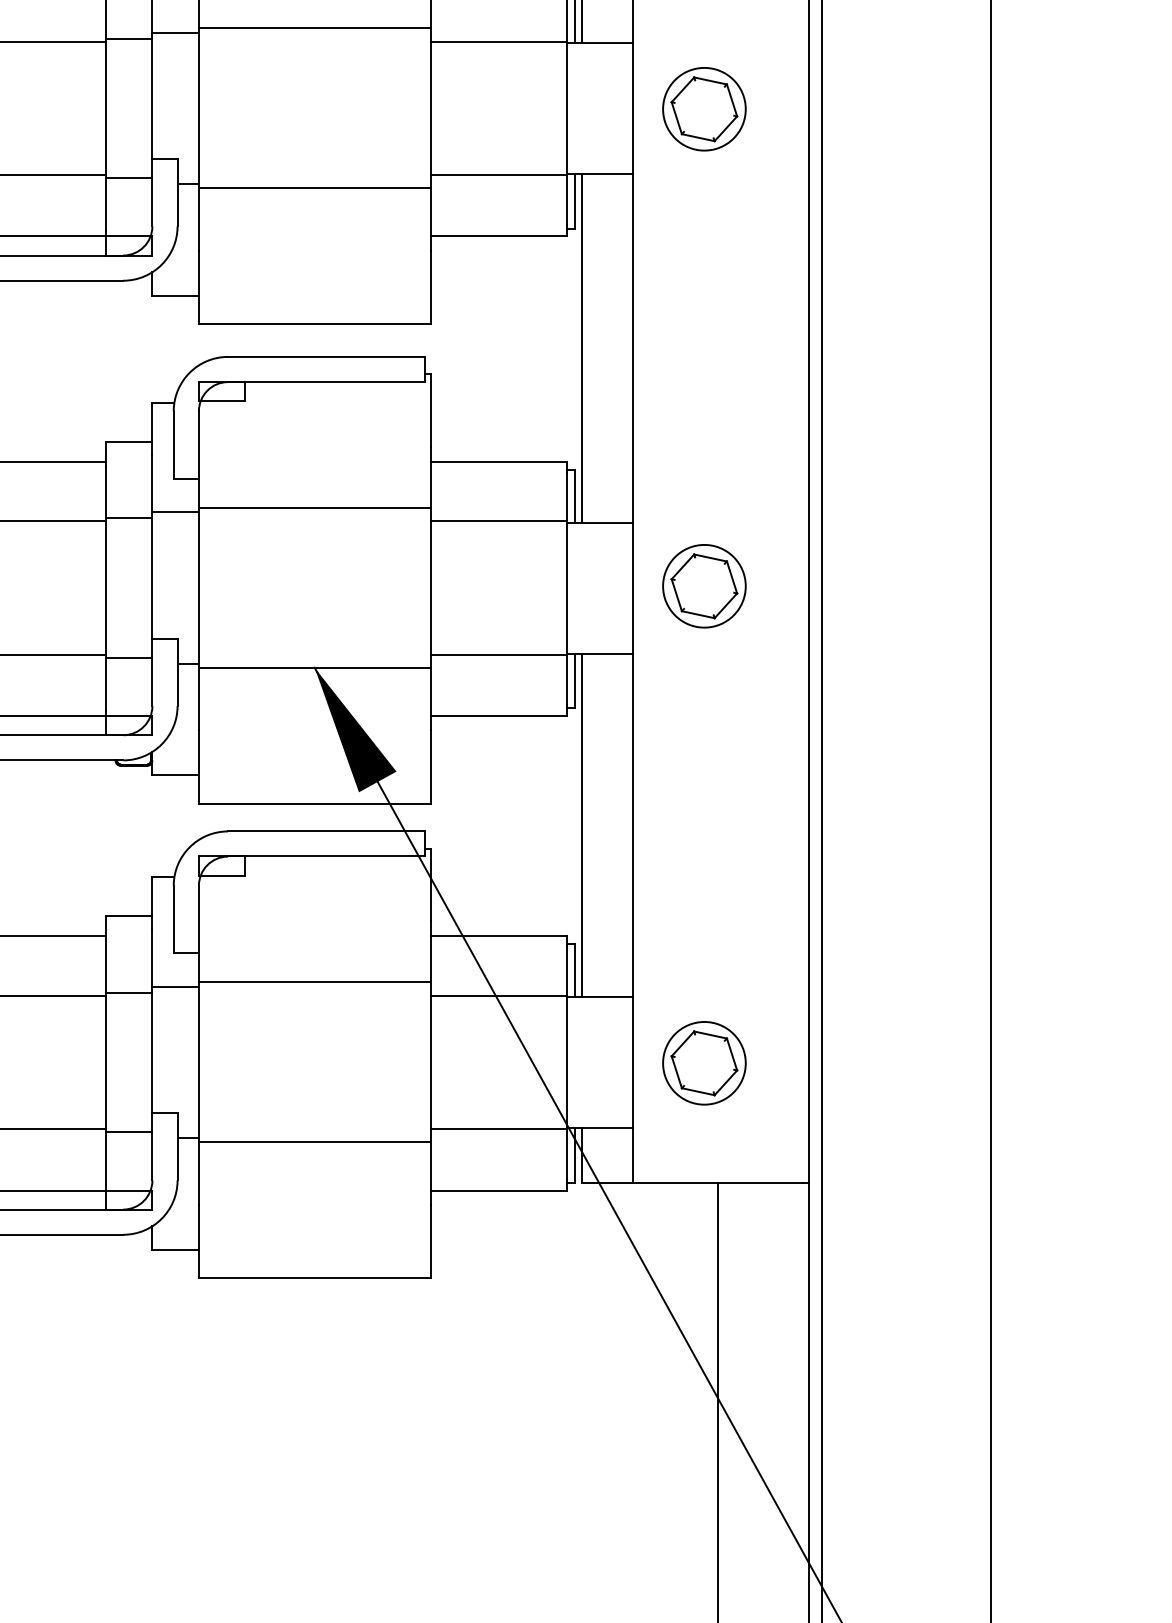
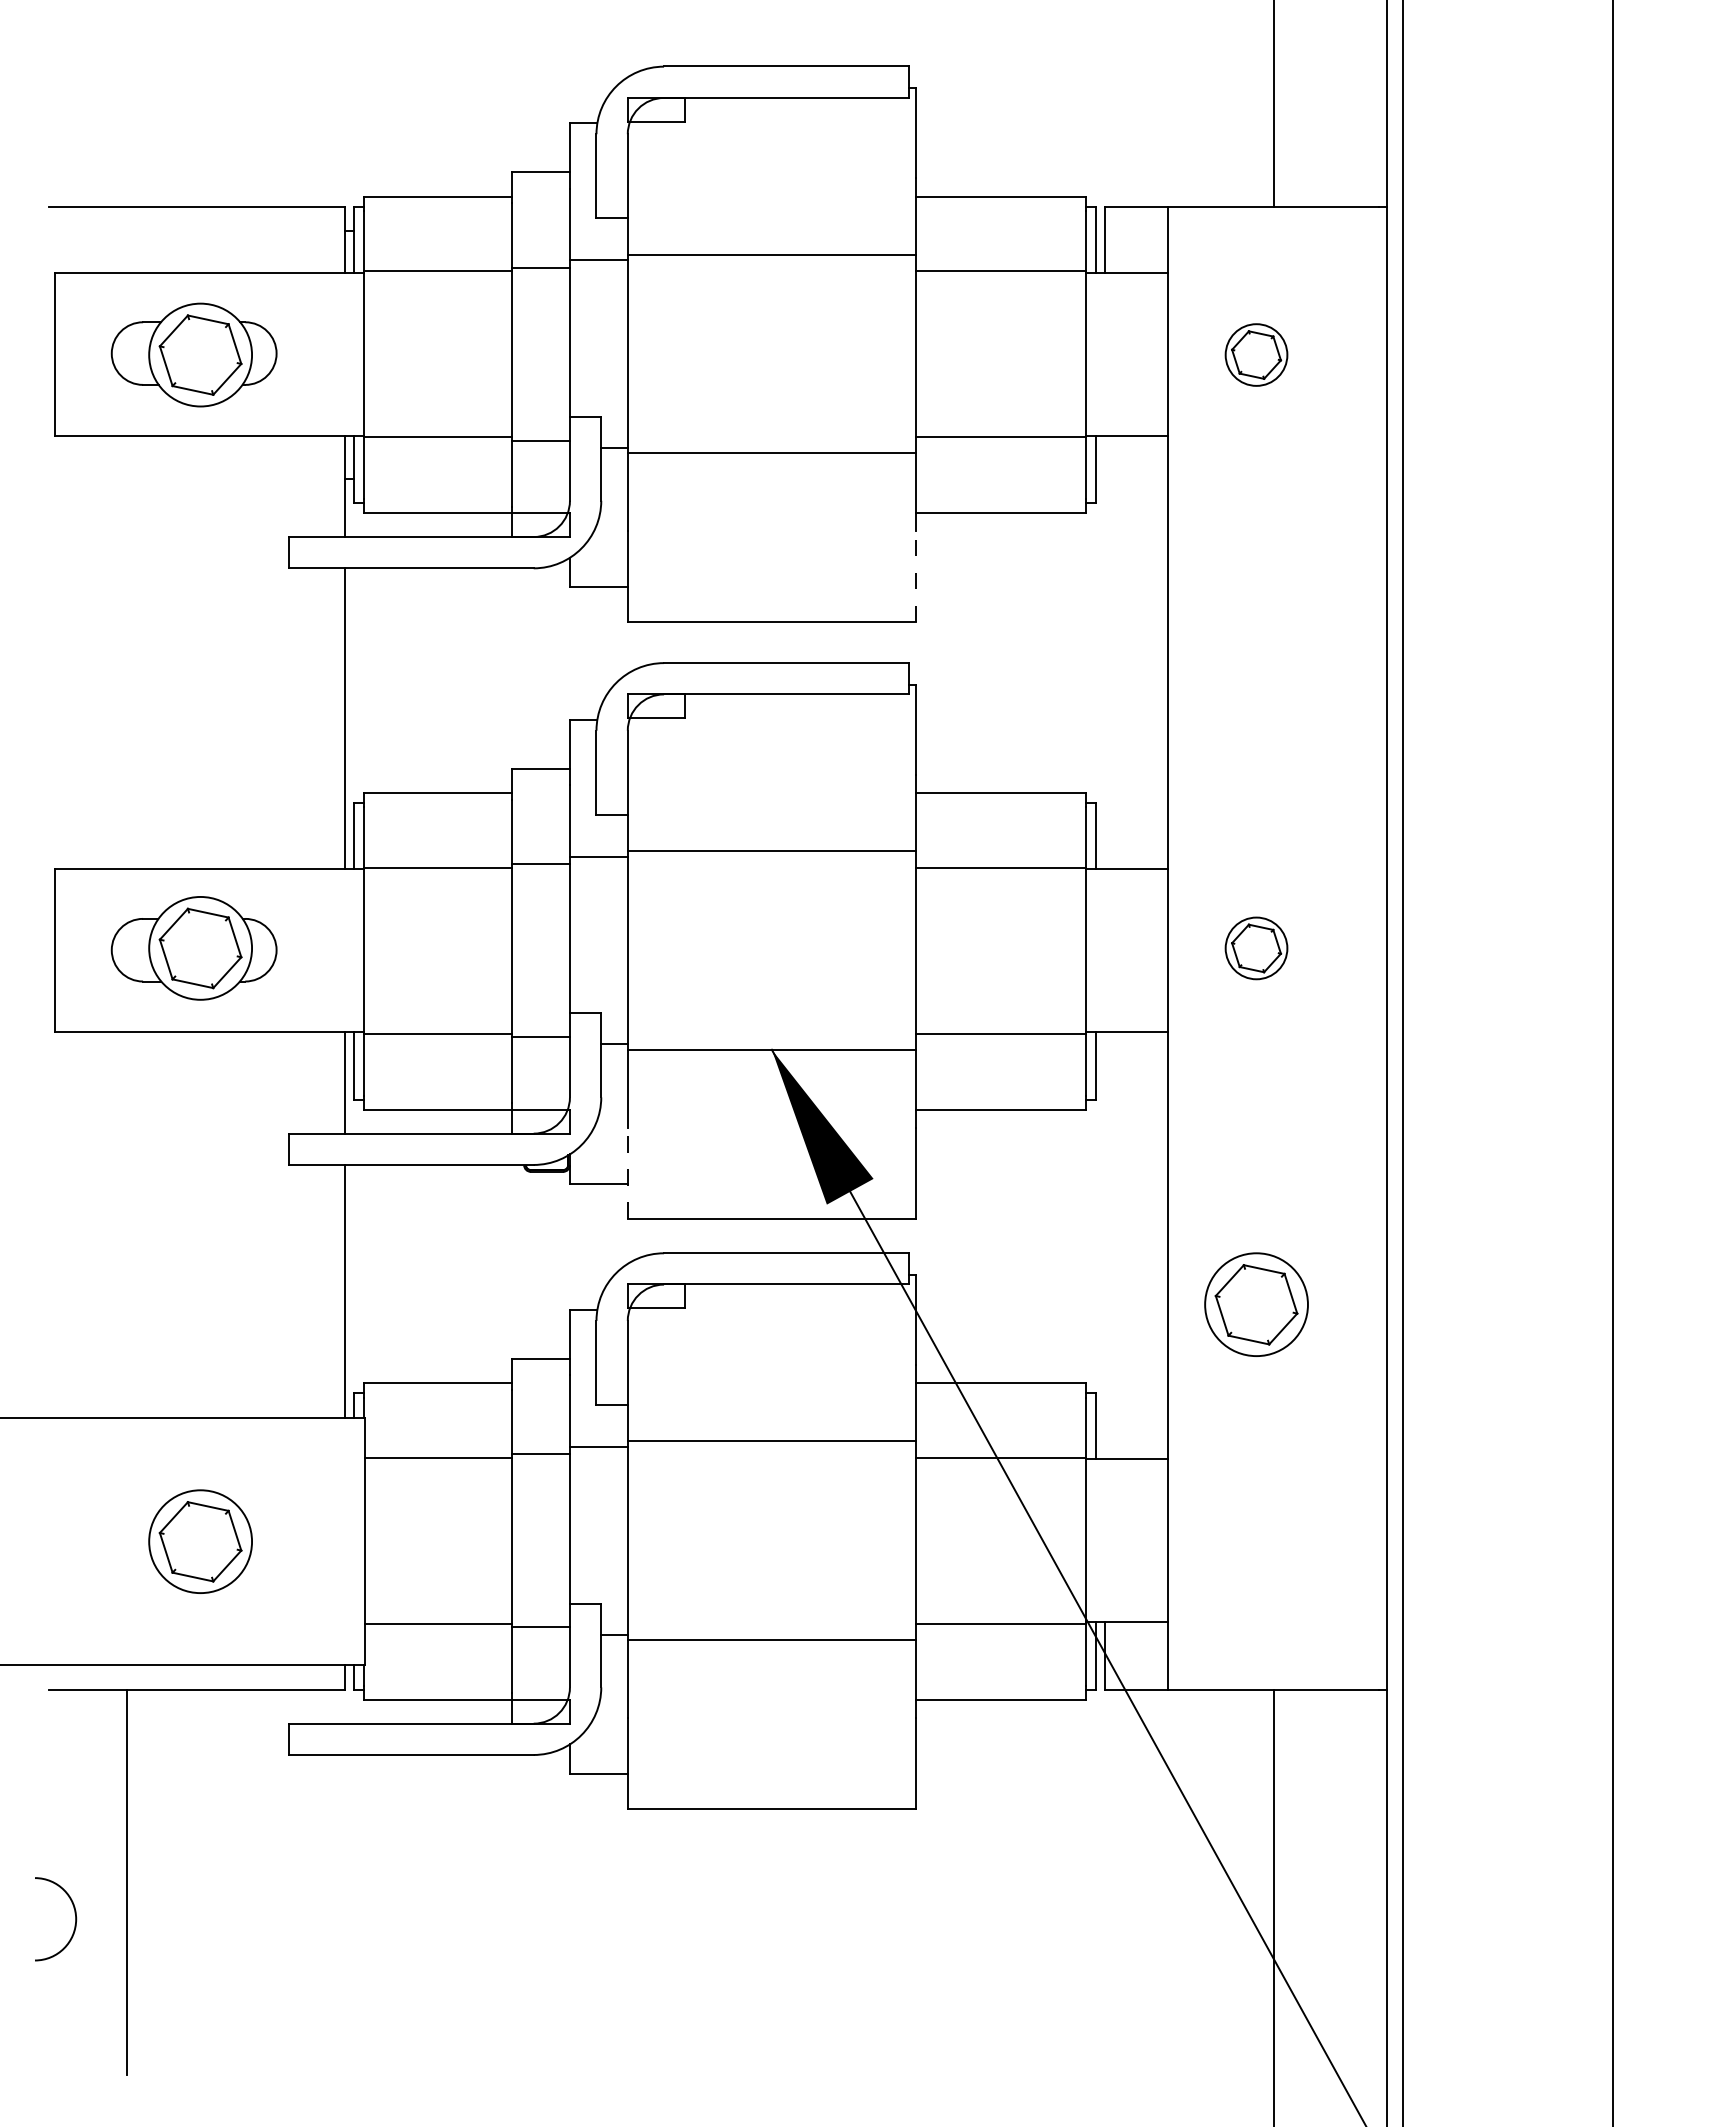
part: (704, 108) -> (1256, 354), size x0.6
line: (431, 287) -> (916, 576), solid -> dashed
line: (582, 348) -> (1104, 652), removed
part: (704, 586) -> (1256, 948), size x0.6
line: (198, 767) -> (627, 1173), solid -> dashed
line: (582, 825) -> (1104, 1245), removed
part: (704, 1063) -> (1256, 1304), moved

